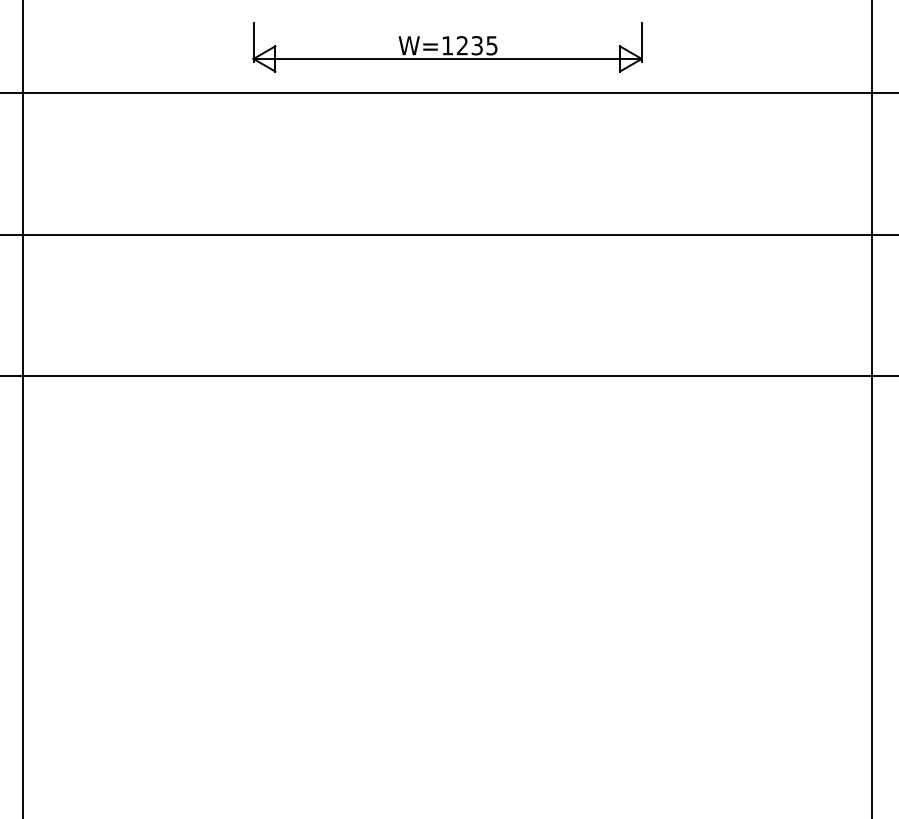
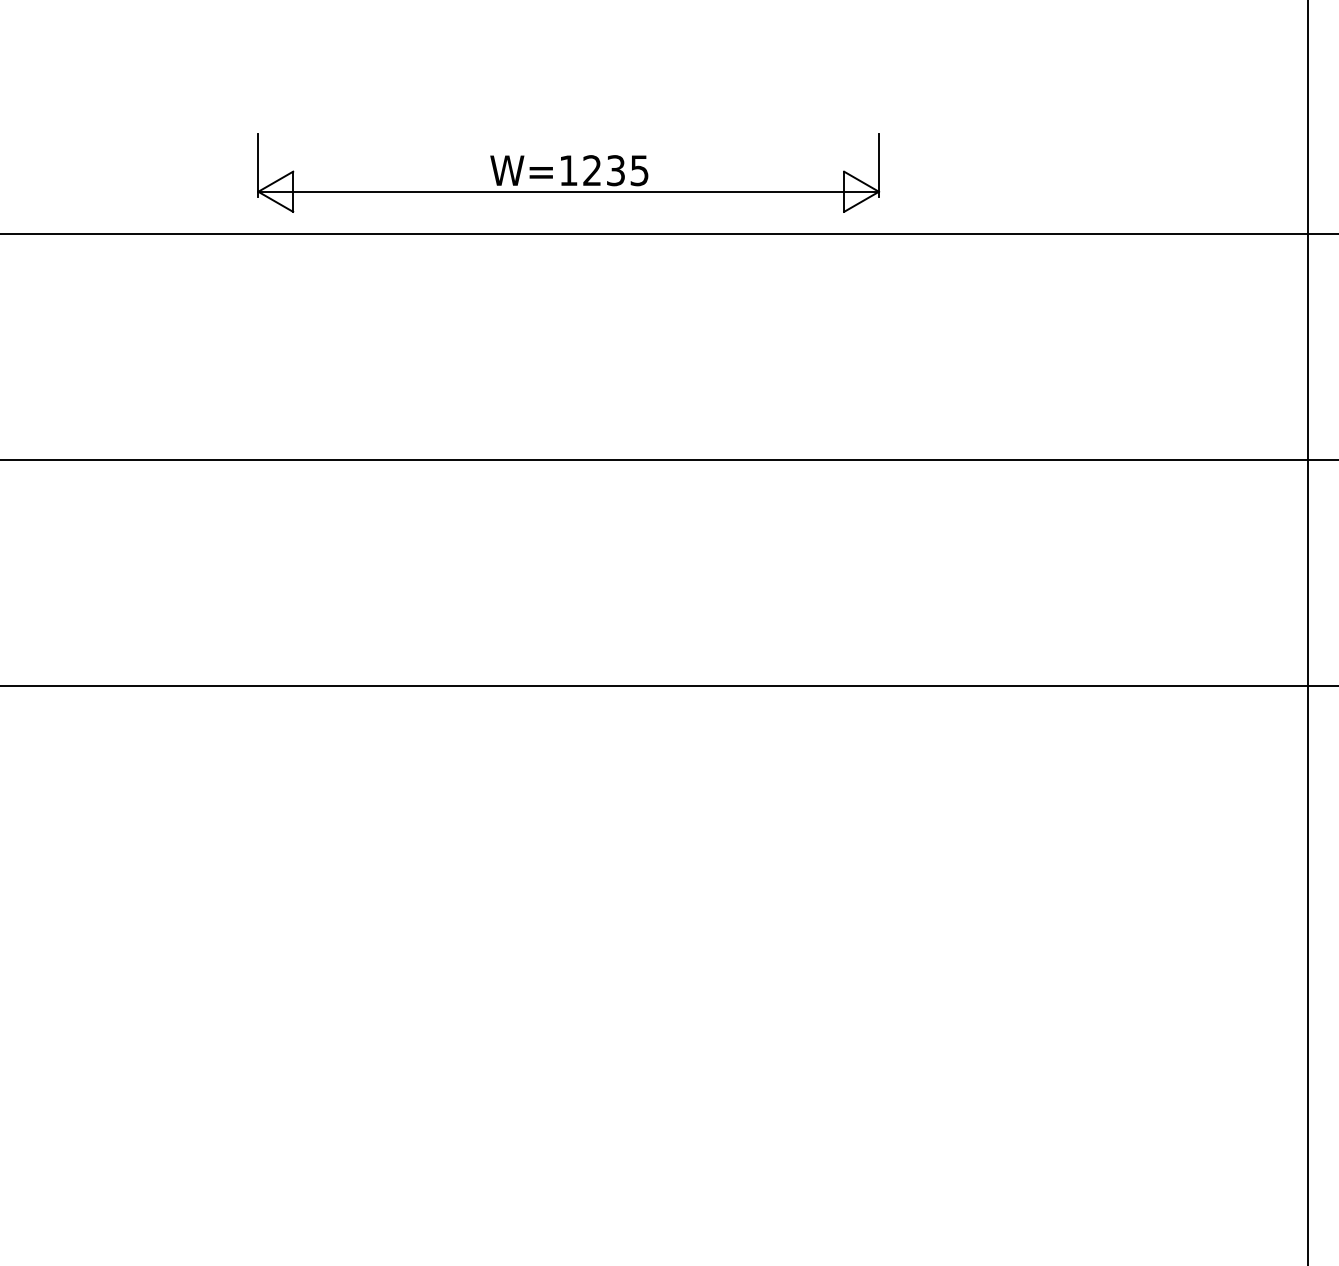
part: (447, 47) -> (568, 173), moved

